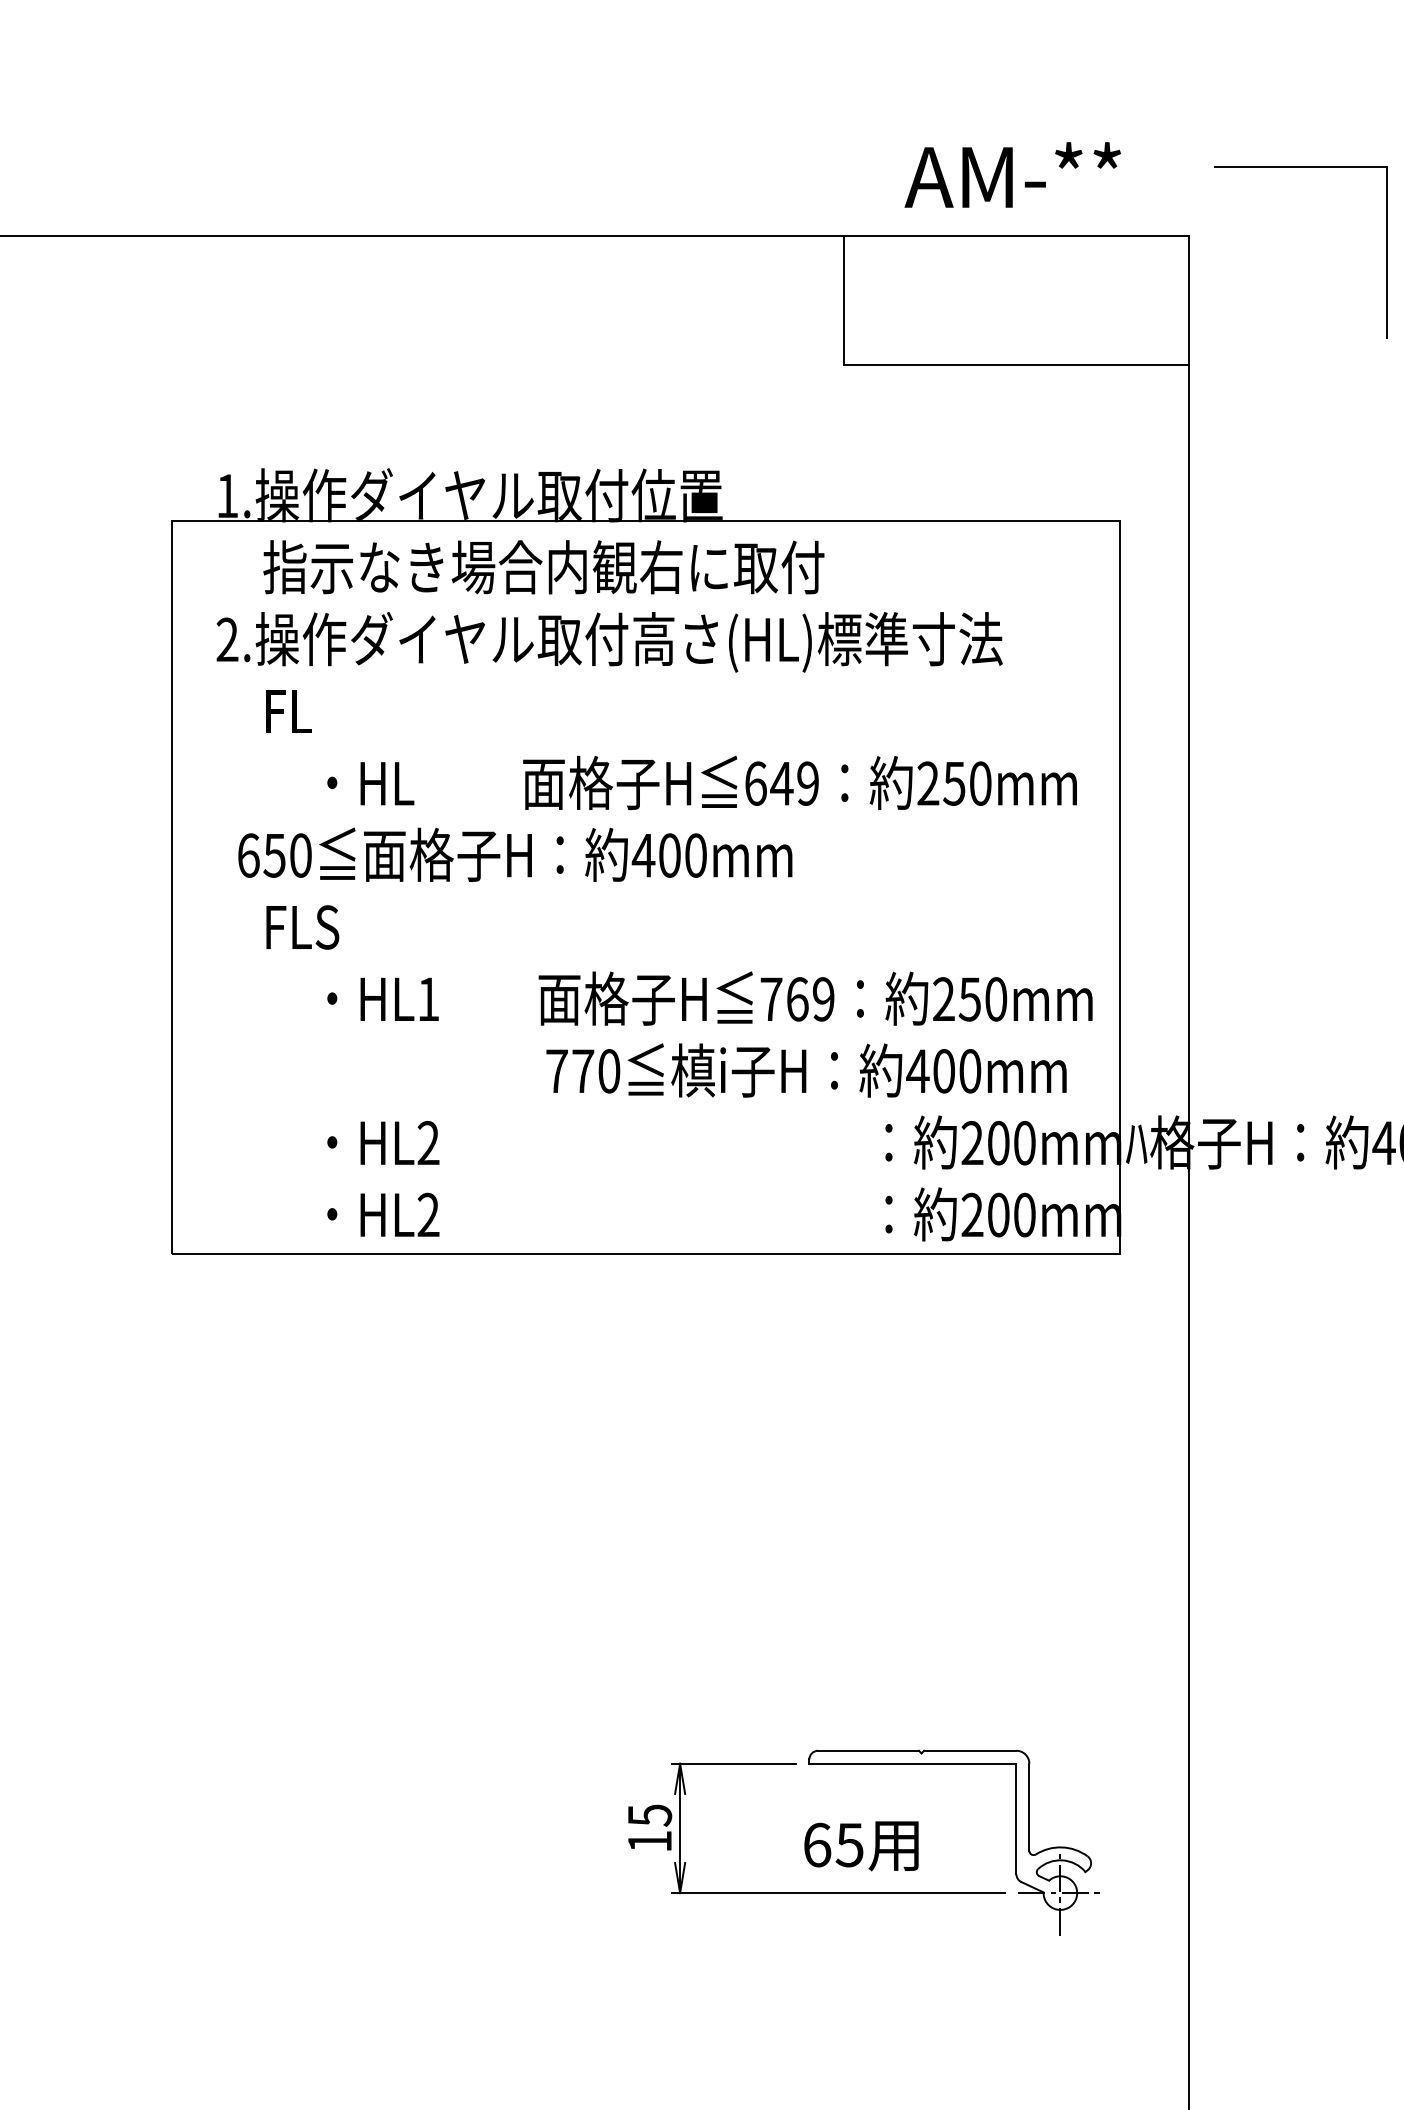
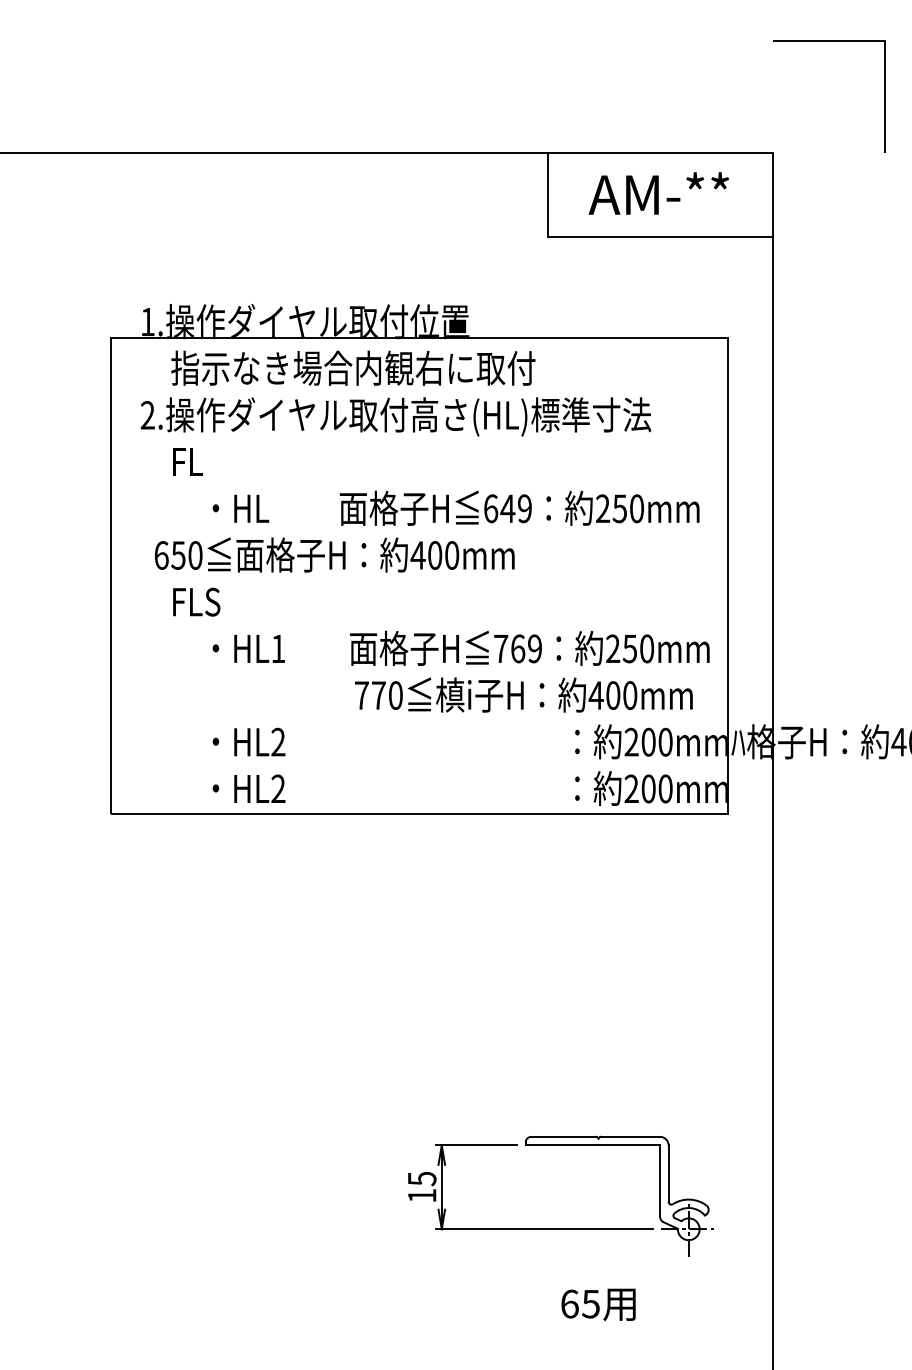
line: (1301, 167) -> (829, 41), moved
text: (1012, 175) -> (658, 193), moved
text: (861, 1845) -> (598, 1304), moved

